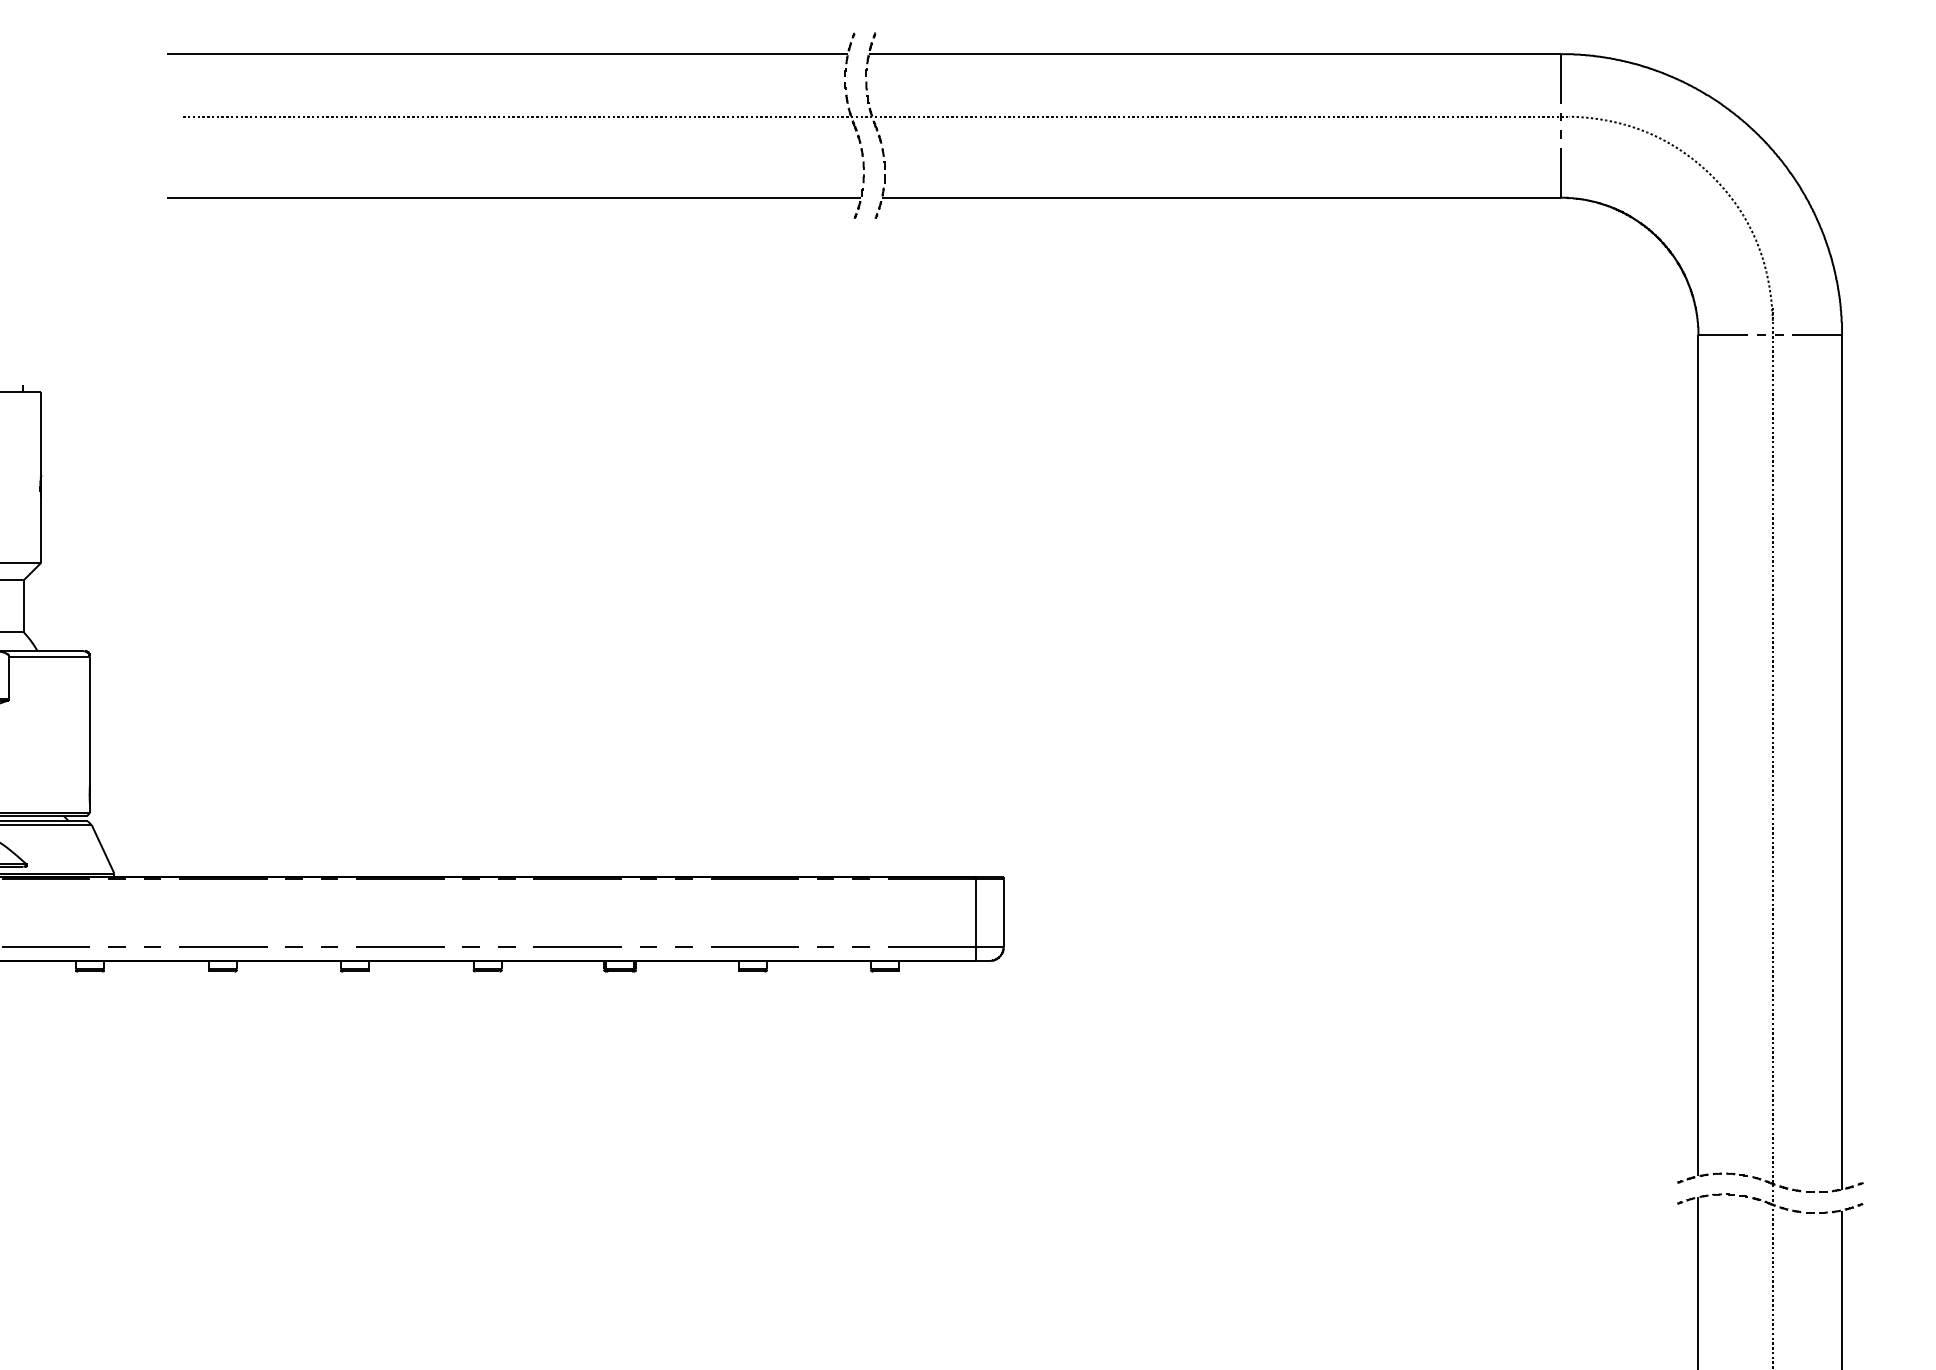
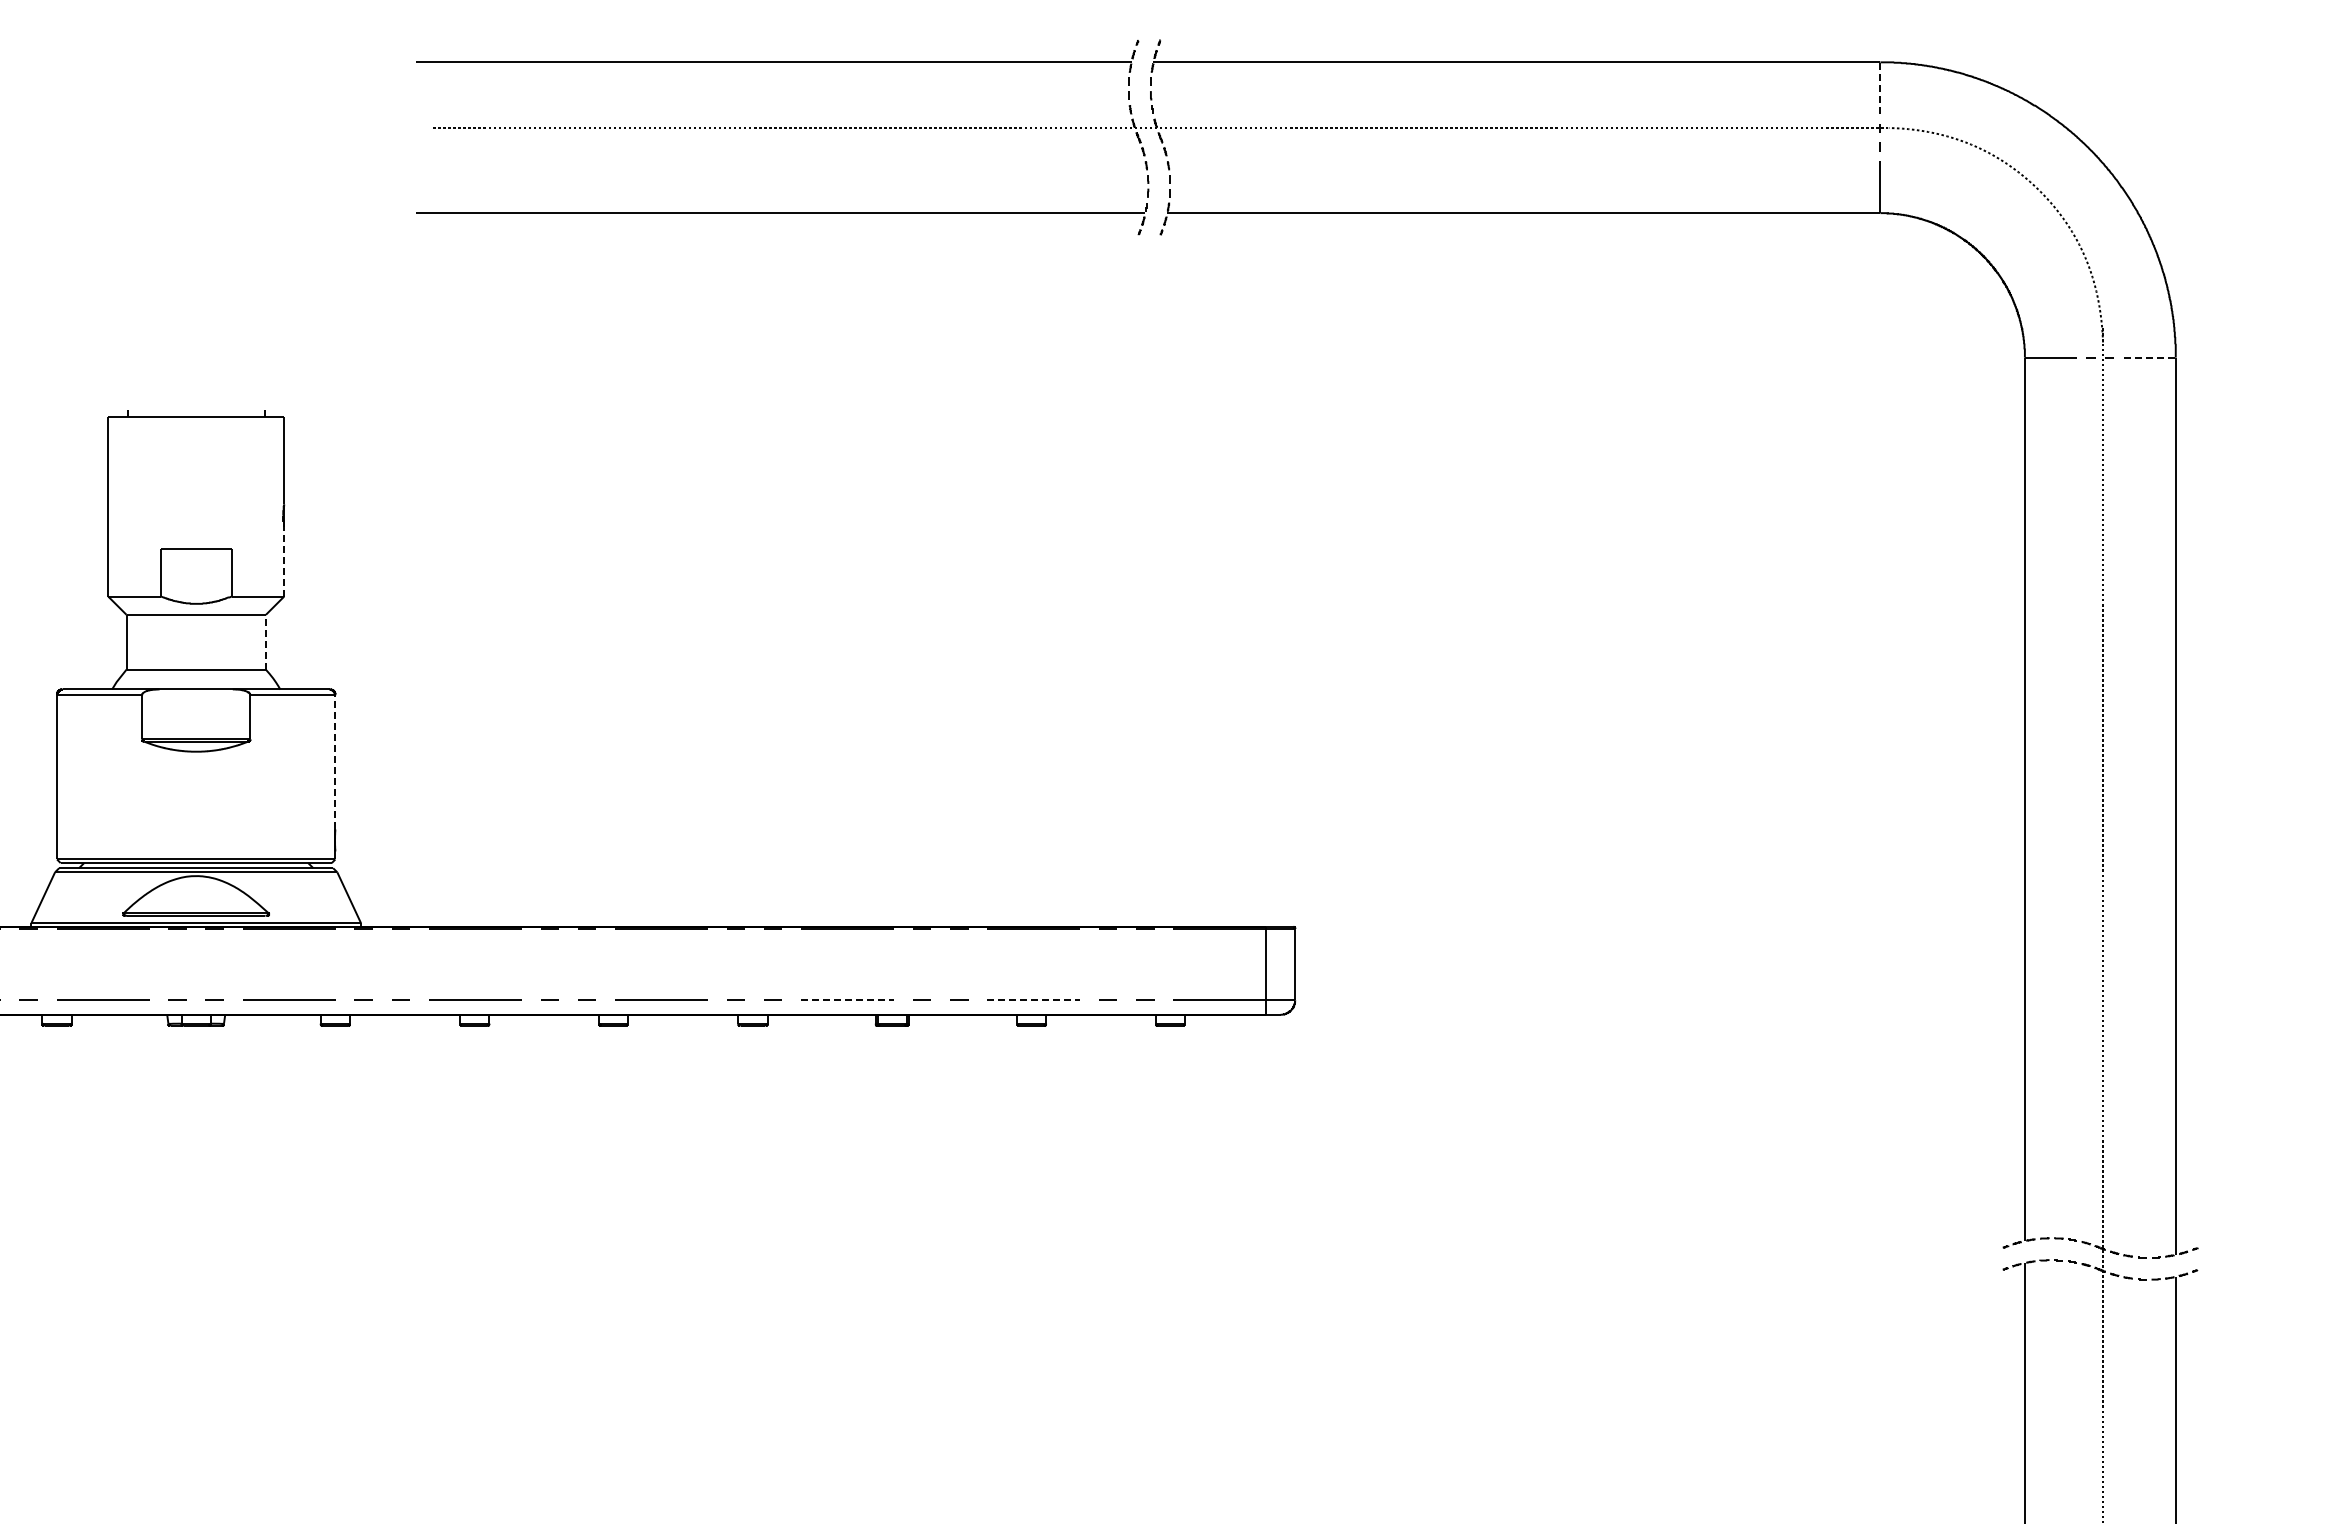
line: (1560, 78) -> (1880, 87), solid -> dashed
line: (1818, 335) -> (2150, 357), solid -> dashed
line: (41, 530) -> (284, 562), solid -> dashed
line: (23, 605) -> (265, 641), solid -> dashed
line: (90, 719) -> (335, 761), solid -> dashed
line: (577, 947) -> (847, 1000), solid -> dashed
line: (755, 947) -> (1034, 1000), solid -> dashed

